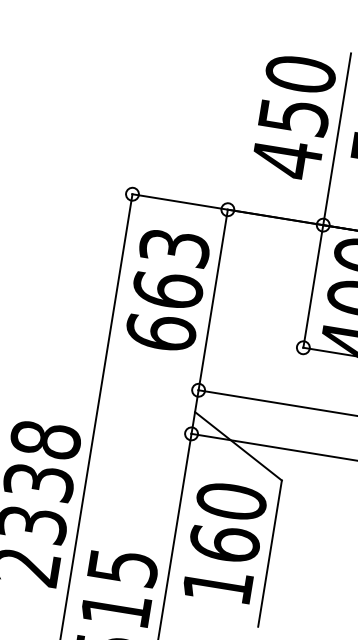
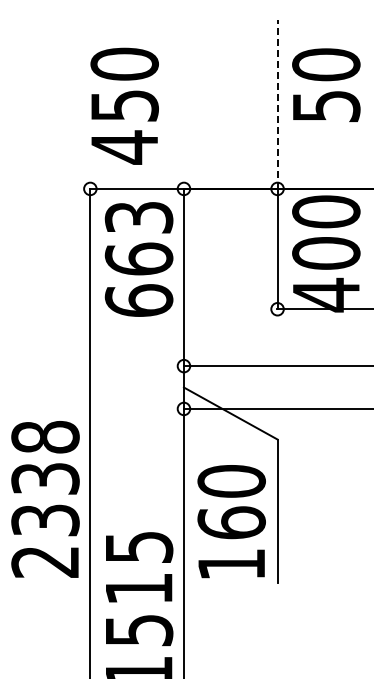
text: (293, 116) -> (124, 105), moved
line: (337, 139) -> (277, 104), solid -> dashed
text: (167, 290) -> (138, 259), moved
text: (224, 542) -> (231, 521), moved

